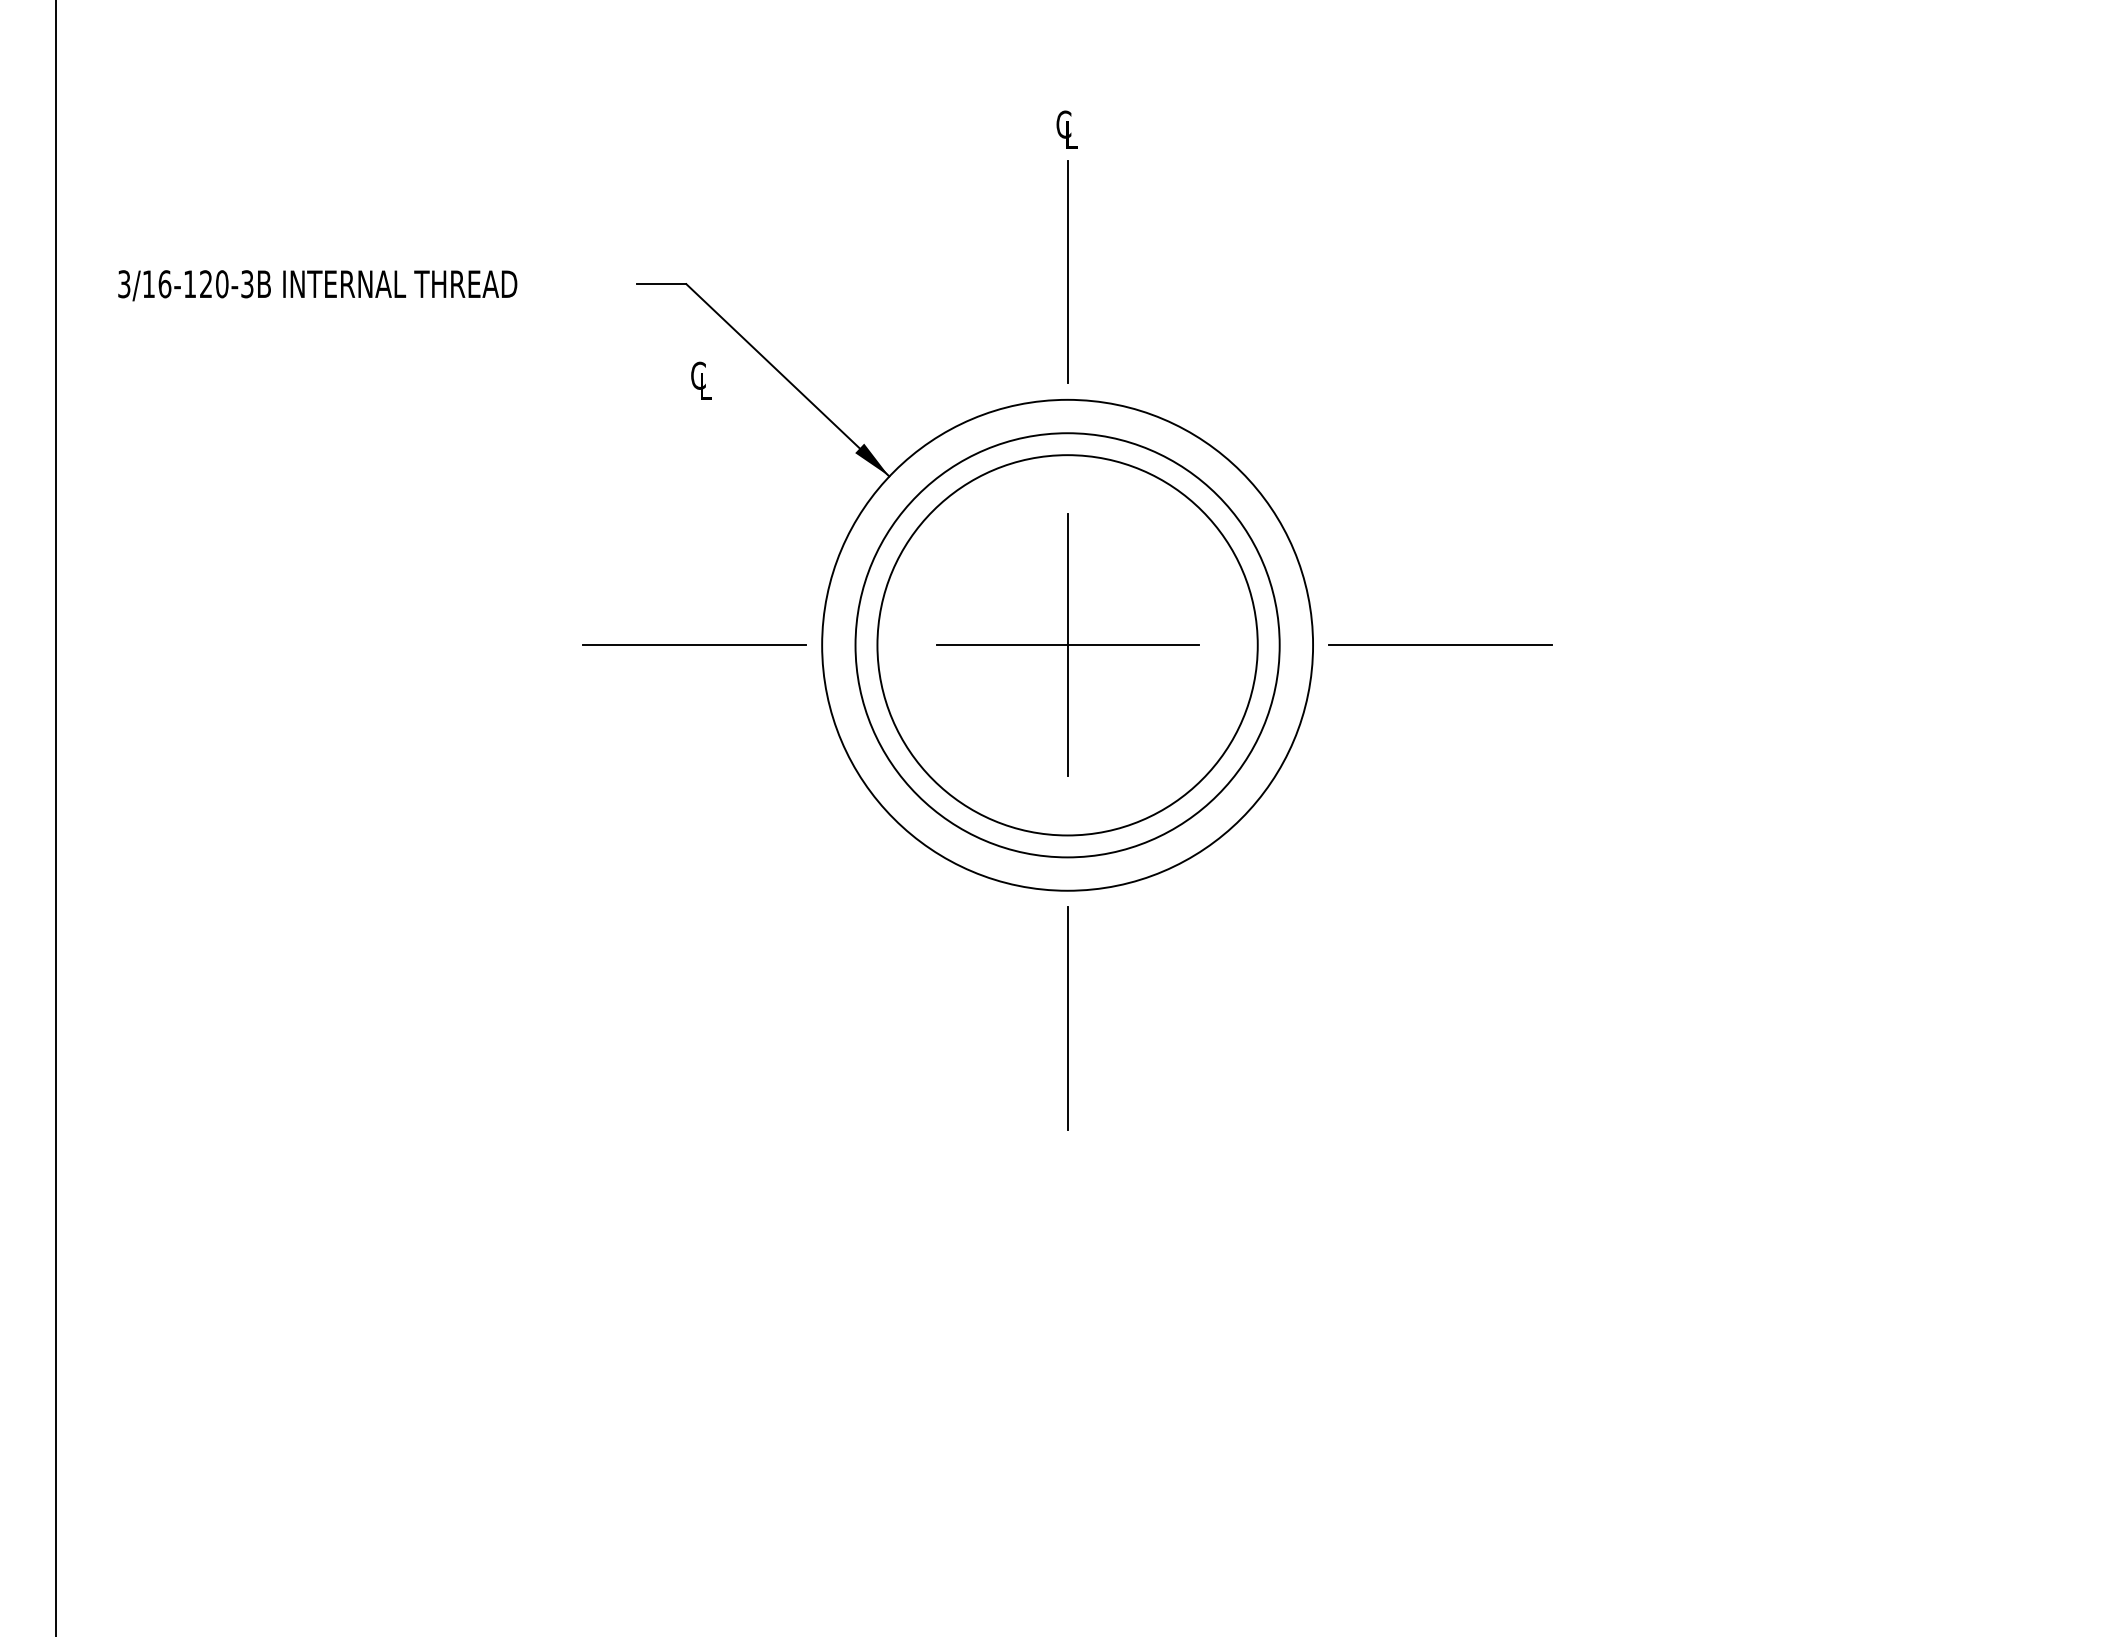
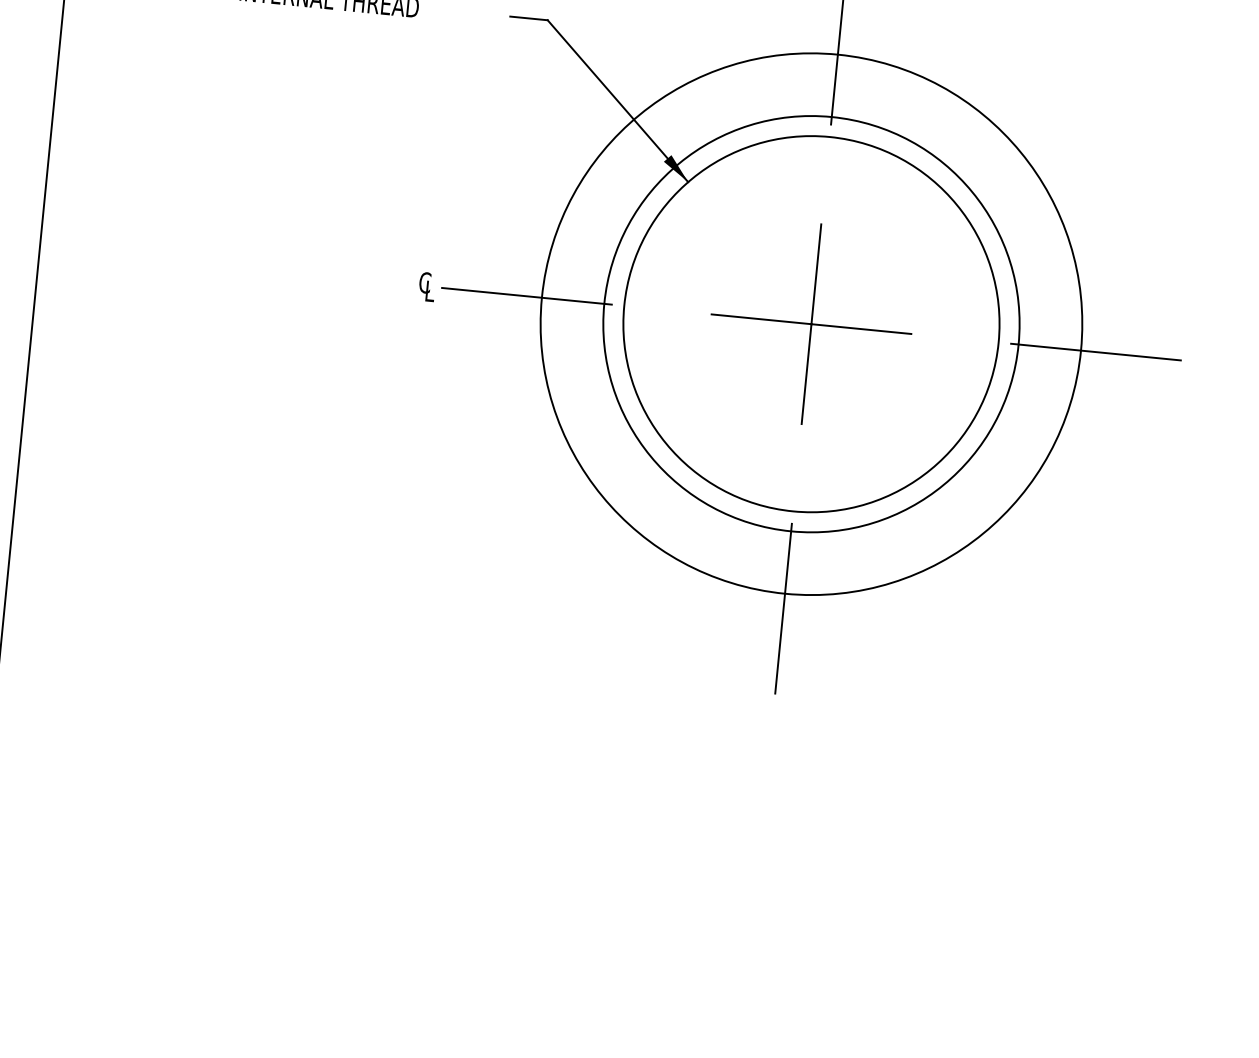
text: (701, 380) -> (427, 286), moved
circle: (1067, 644) -> (811, 323), size x1.43
circle: (1067, 644) -> (811, 323), size x1.67

